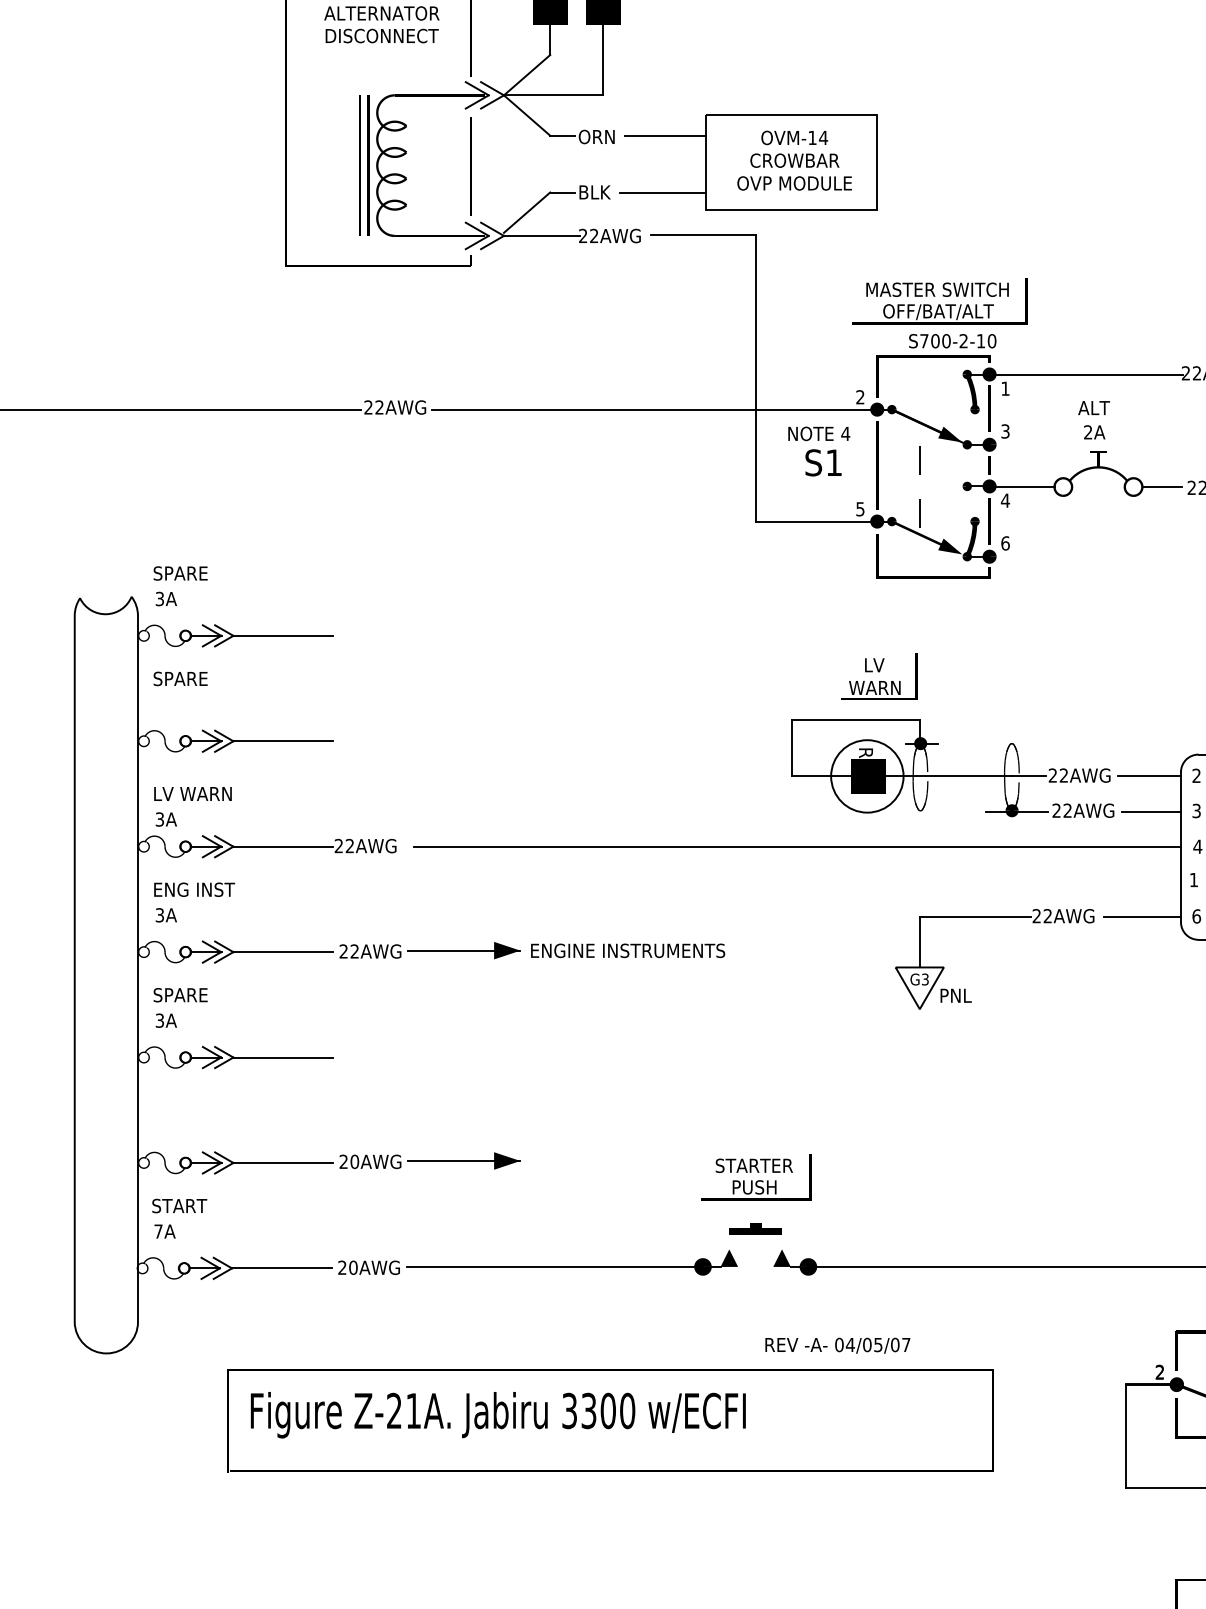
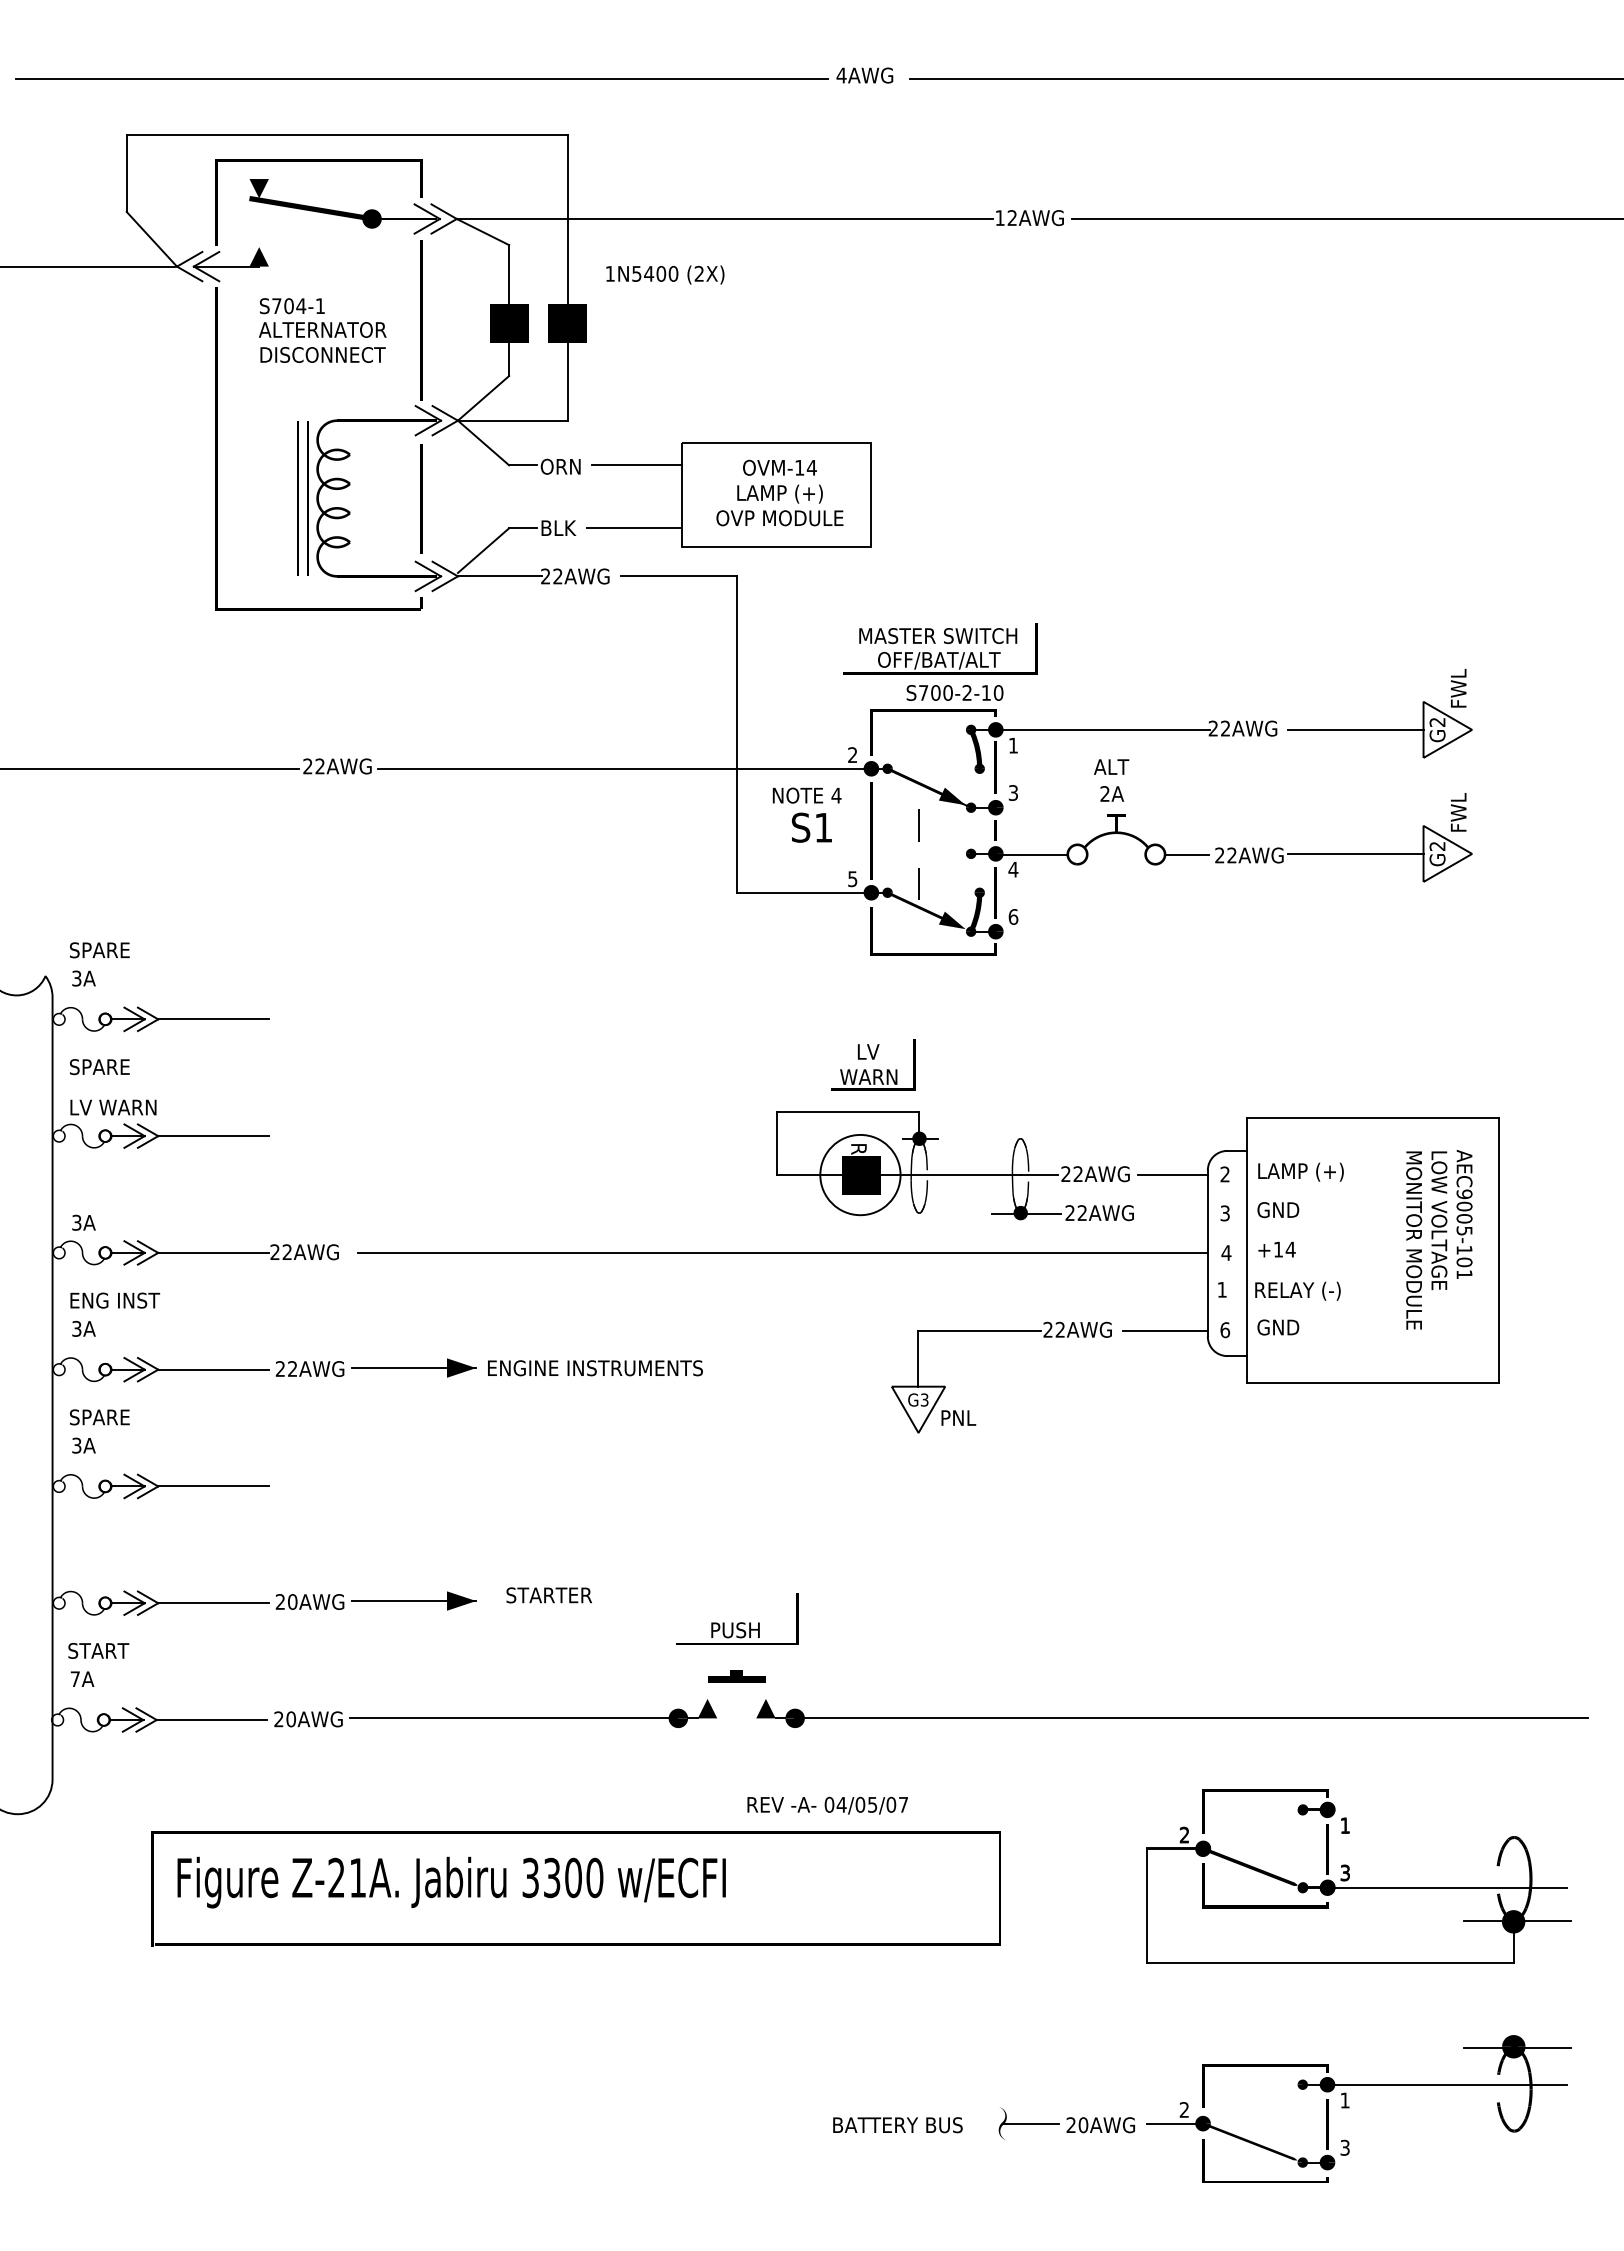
text: (794, 161) -> (779, 493), CROWBAR -> LAMP (+)
text: (193, 793) -> (113, 1107), moved
line: (1150, 811) -> (1174, 1213), removed
text: (753, 1165) -> (548, 1595), moved

